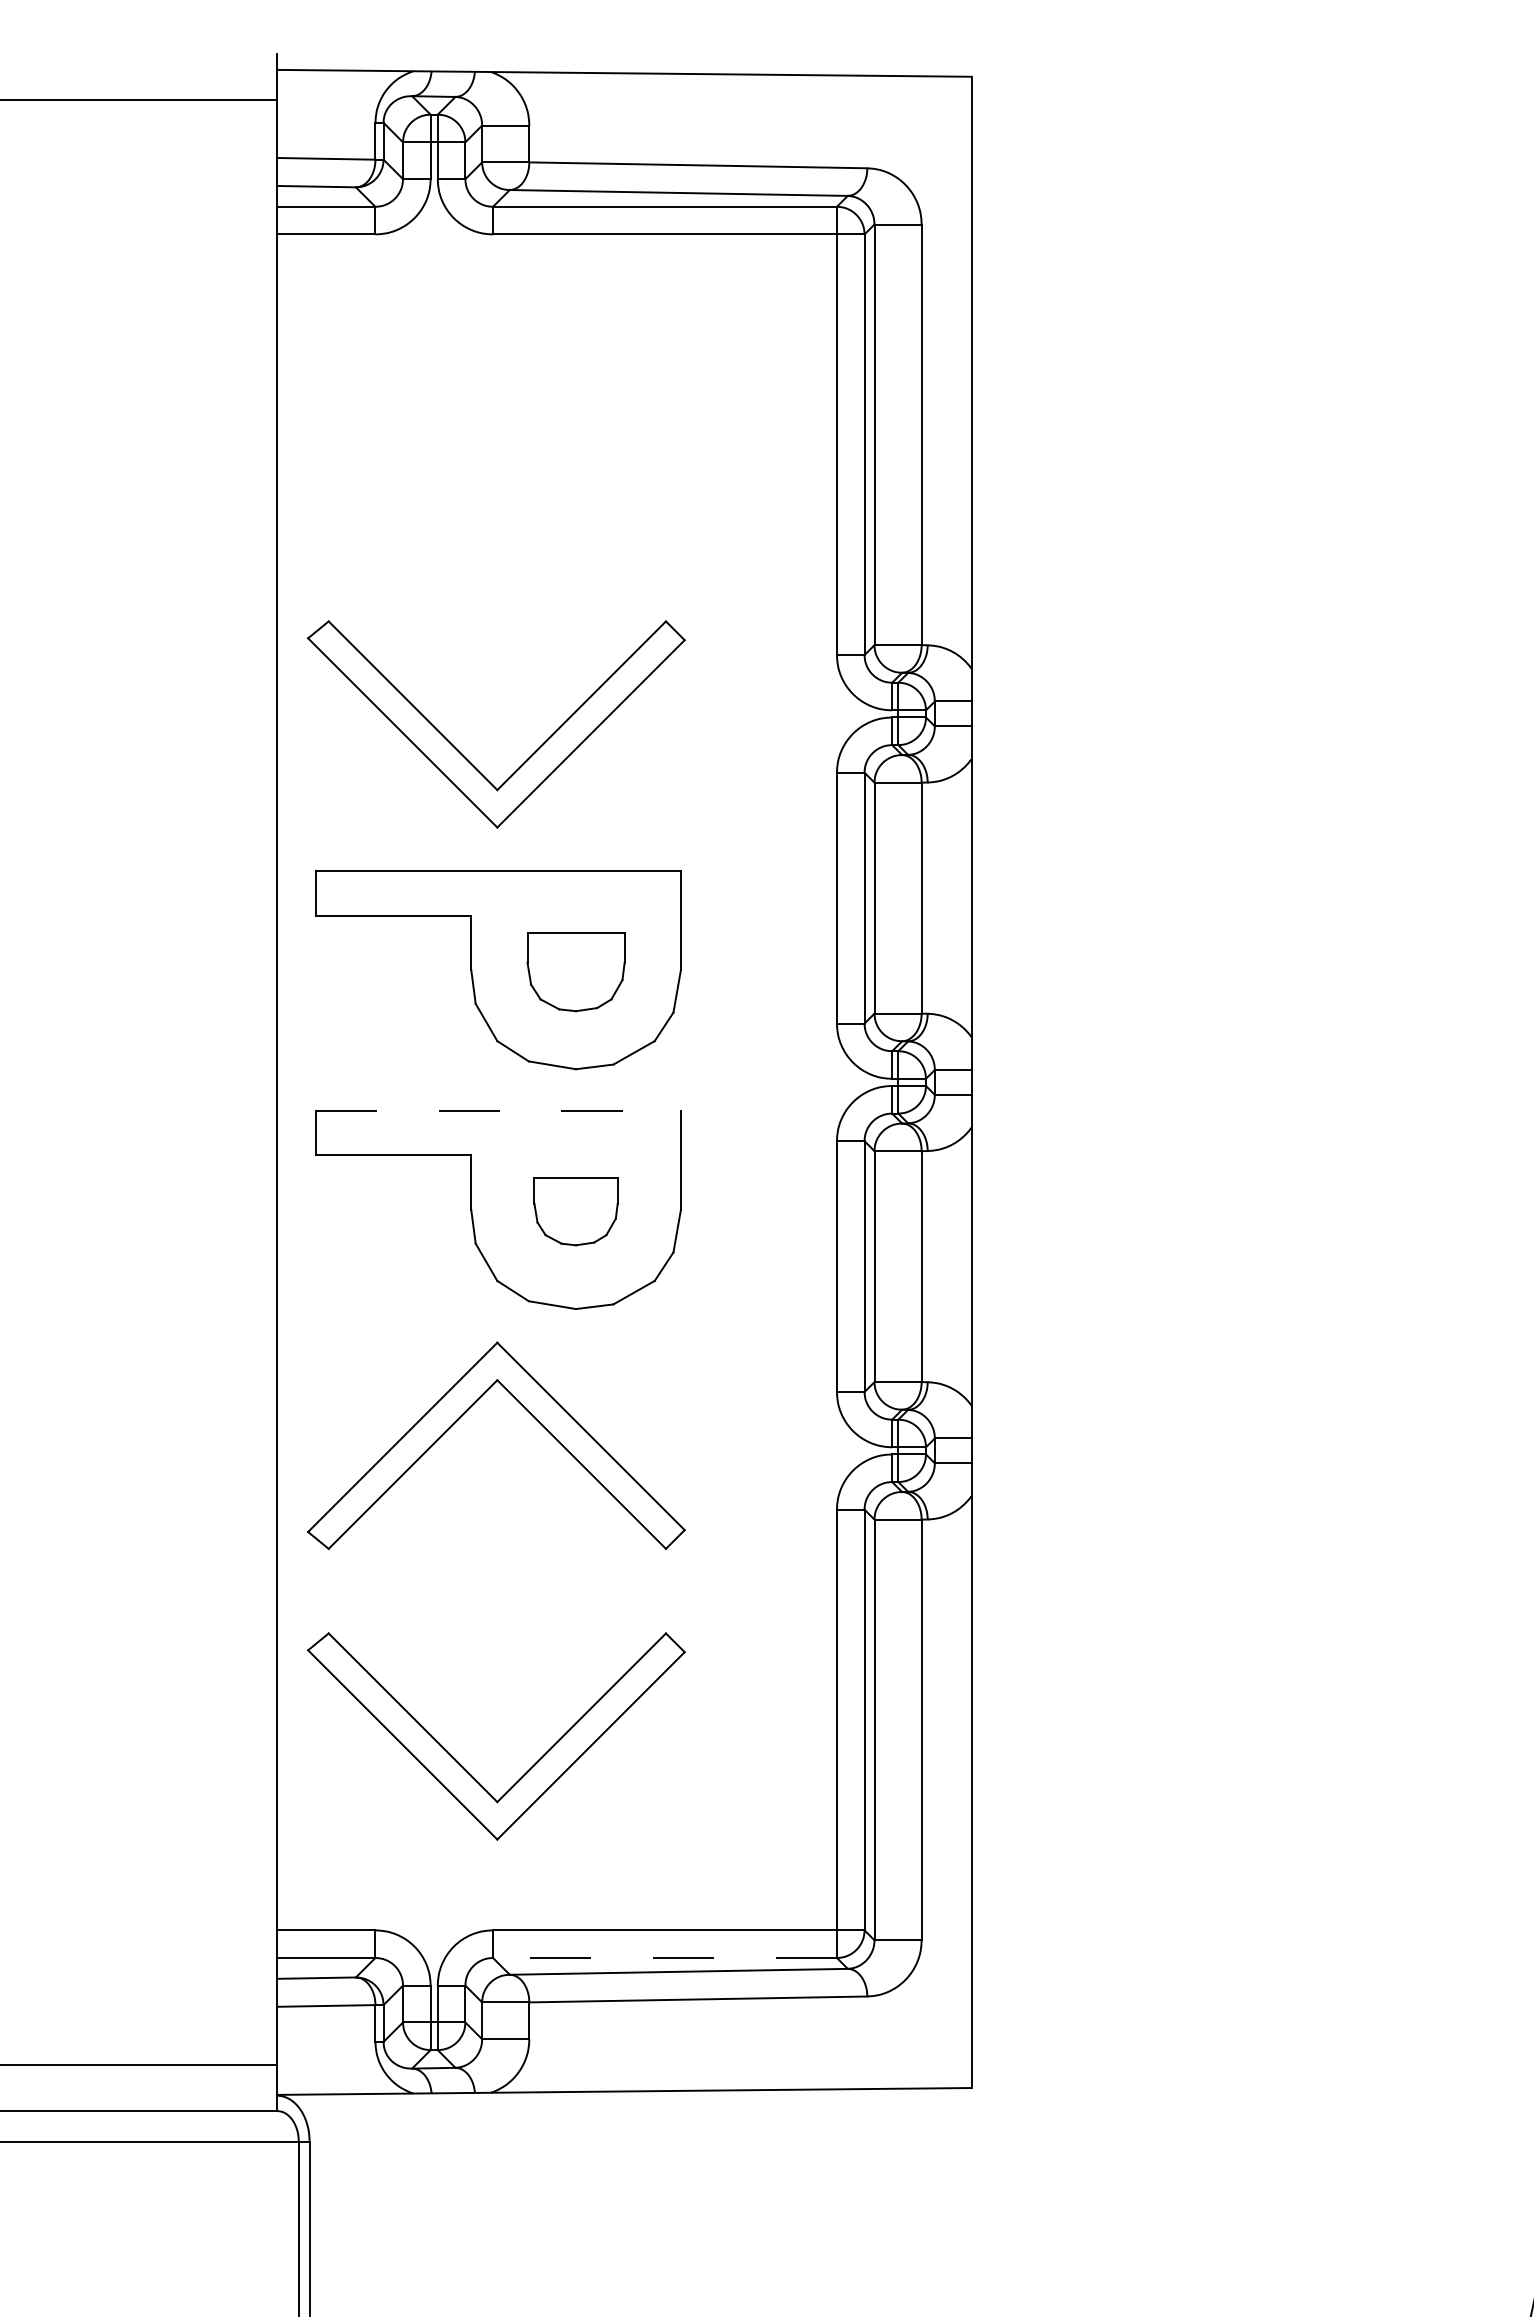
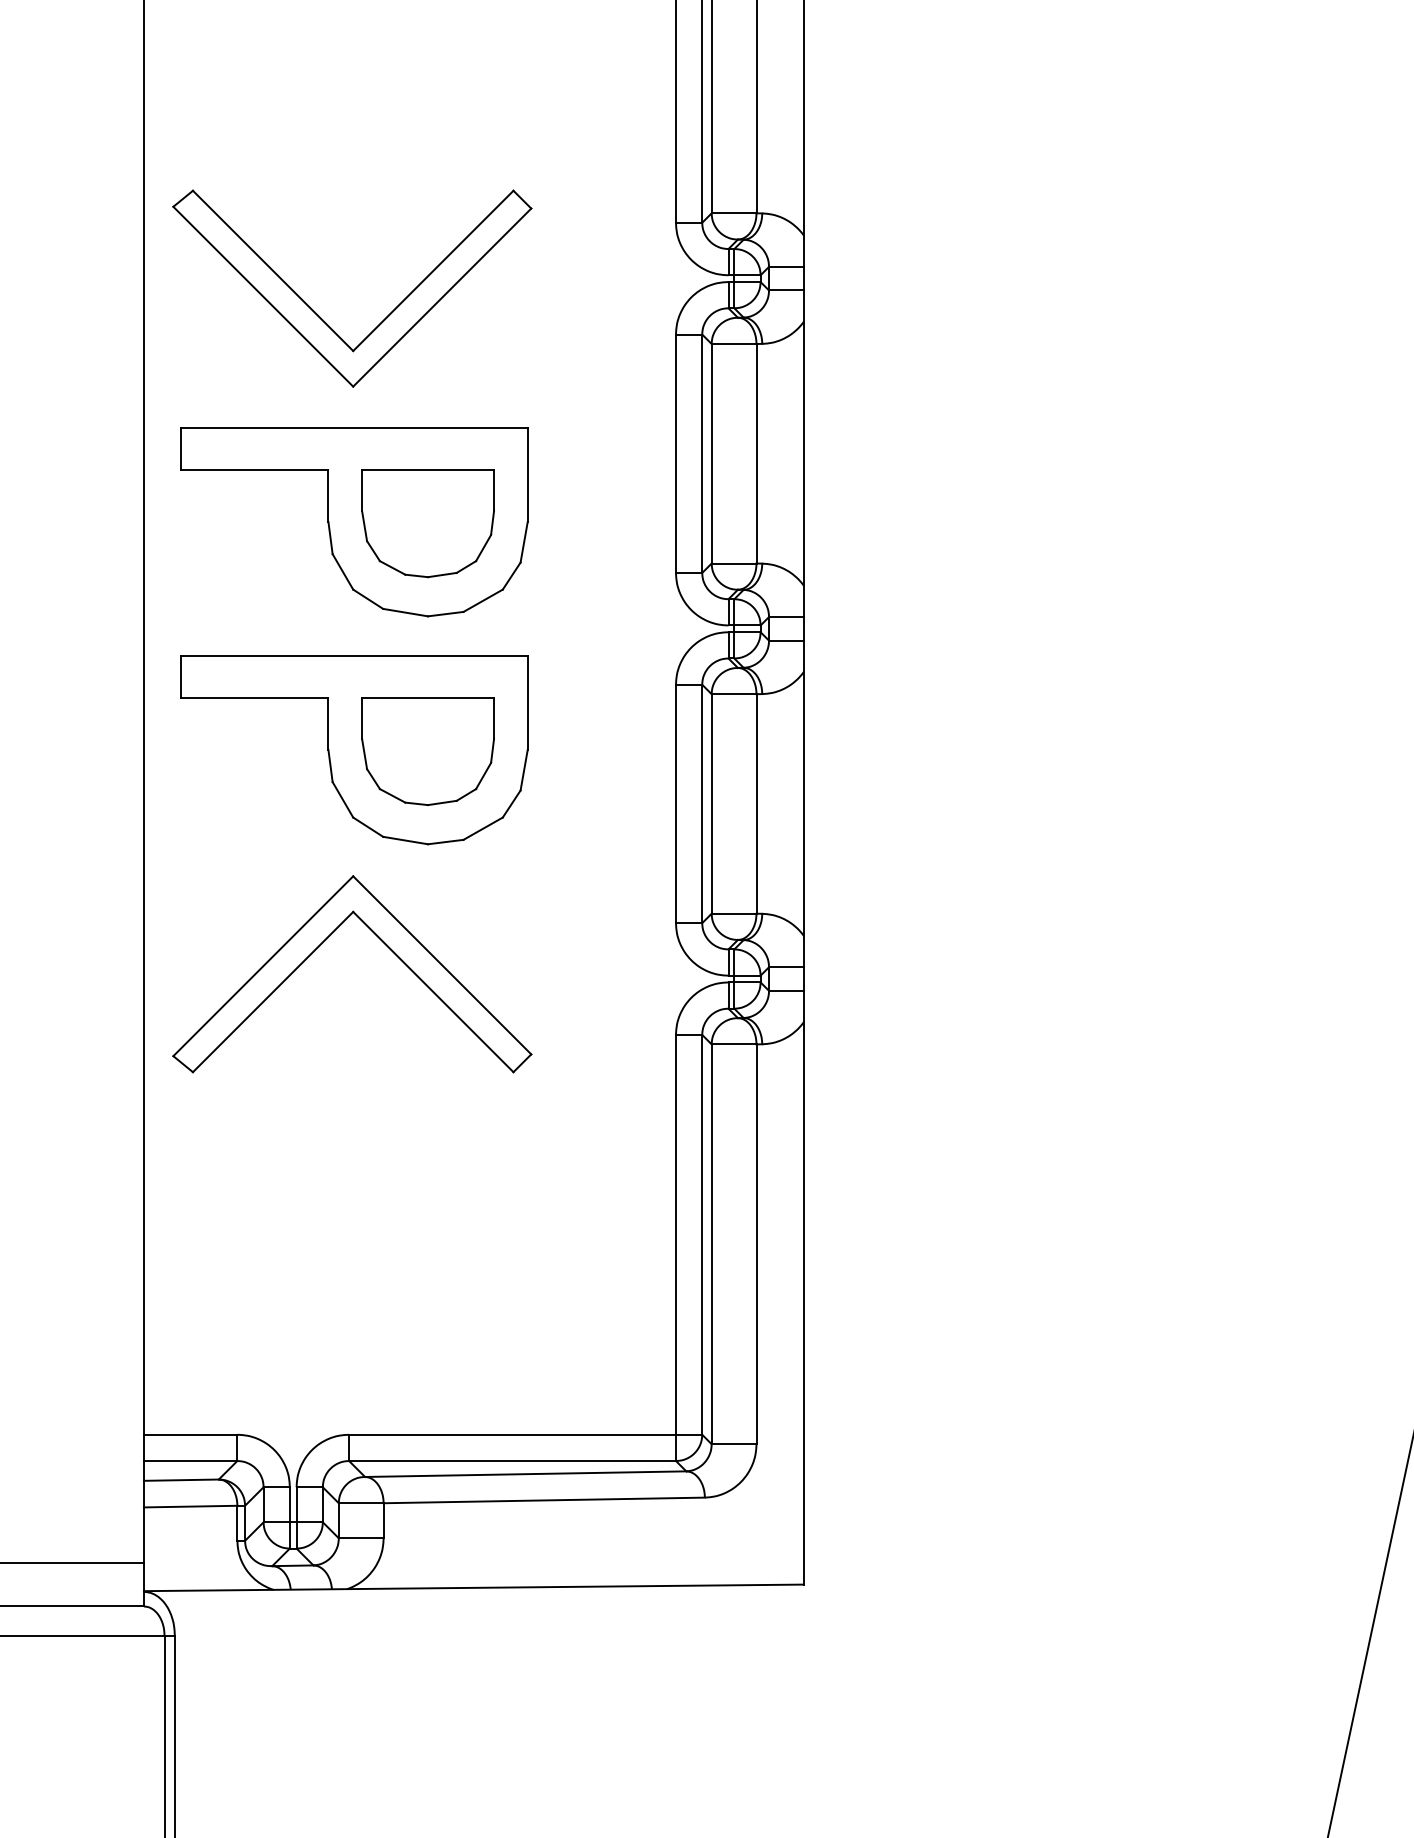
part: (575, 971) -> (427, 523), size x1.43
line: (498, 1111) -> (354, 656), dashed -> solid
part: (575, 1211) -> (427, 751), size x1.67
part: (464, 1767) -> (322, 1279), removed
line: (664, 1957) -> (512, 1460), dashed -> solid

